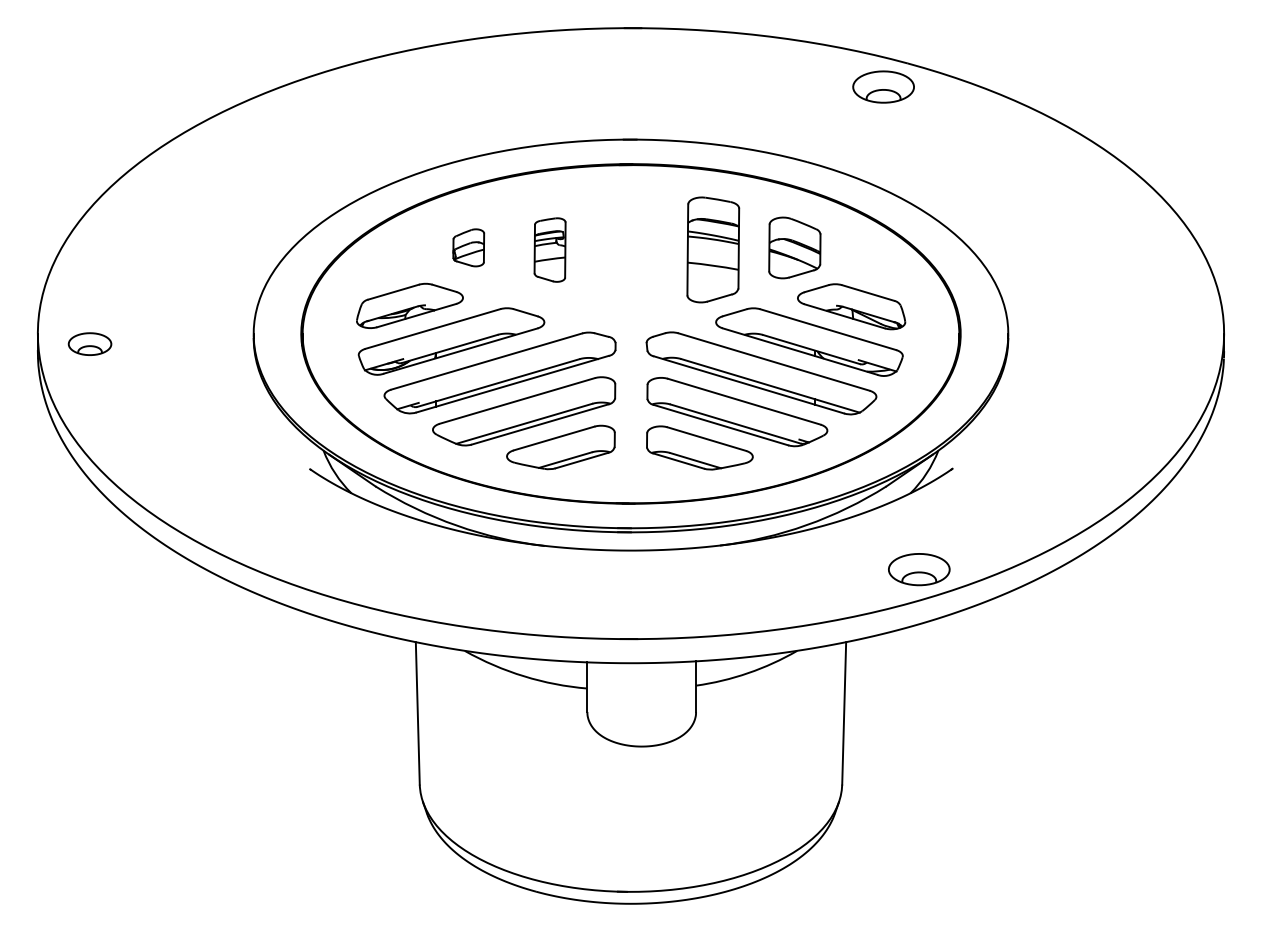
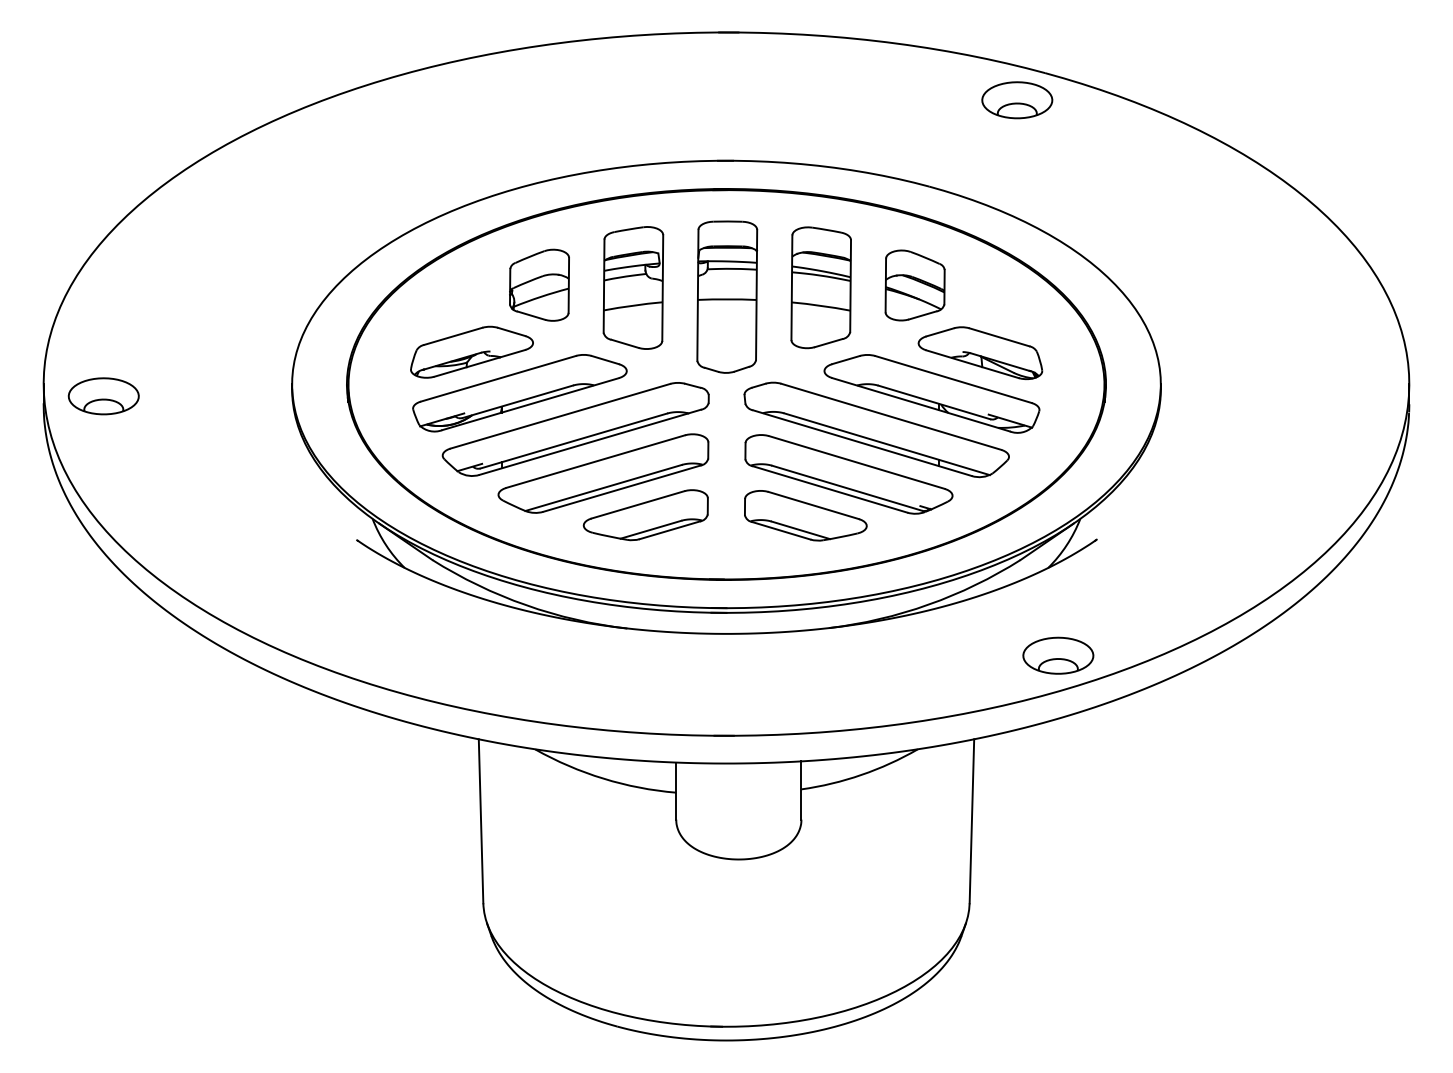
part: (468, 247) -> (539, 284), size x1.67
part: (549, 249) -> (632, 287), size x1.67
part: (631, 257) -> (727, 296), added
part: (89, 343) -> (103, 395), size x1.43

